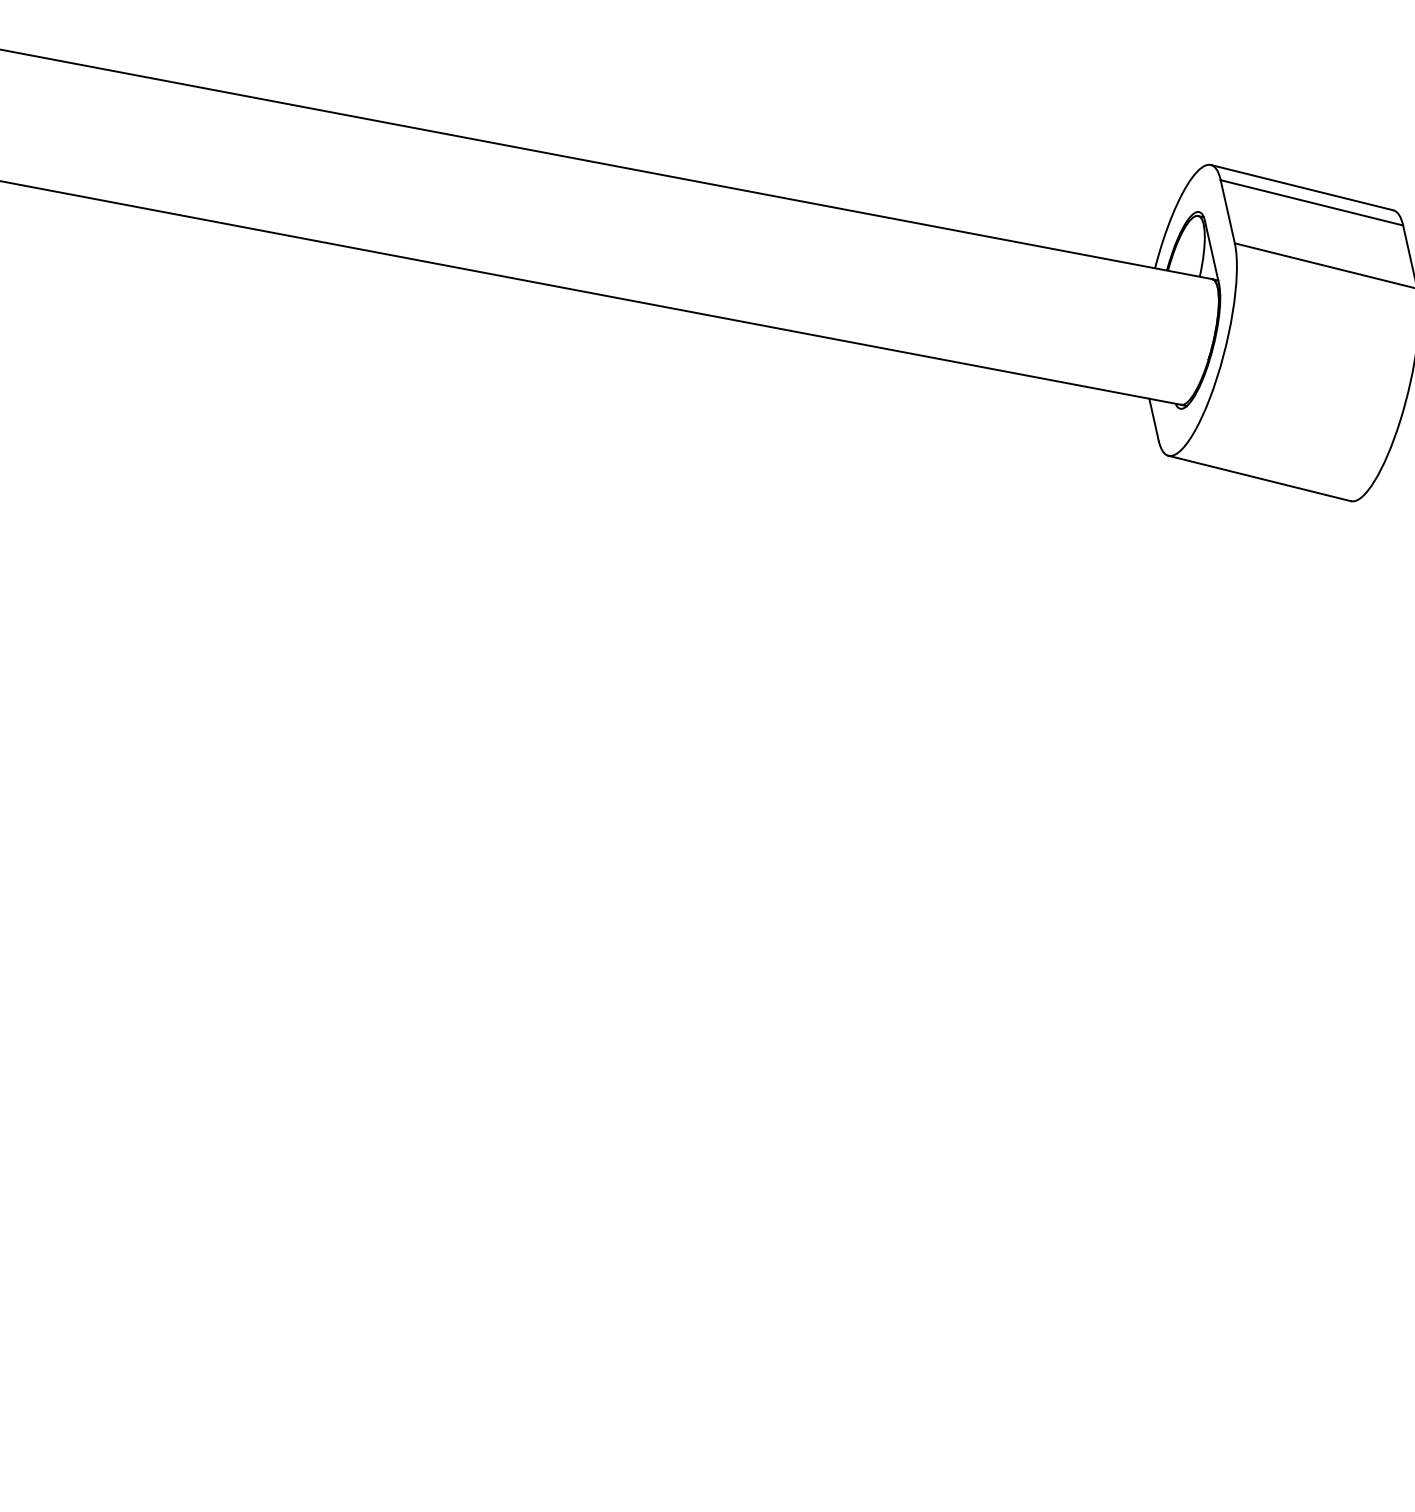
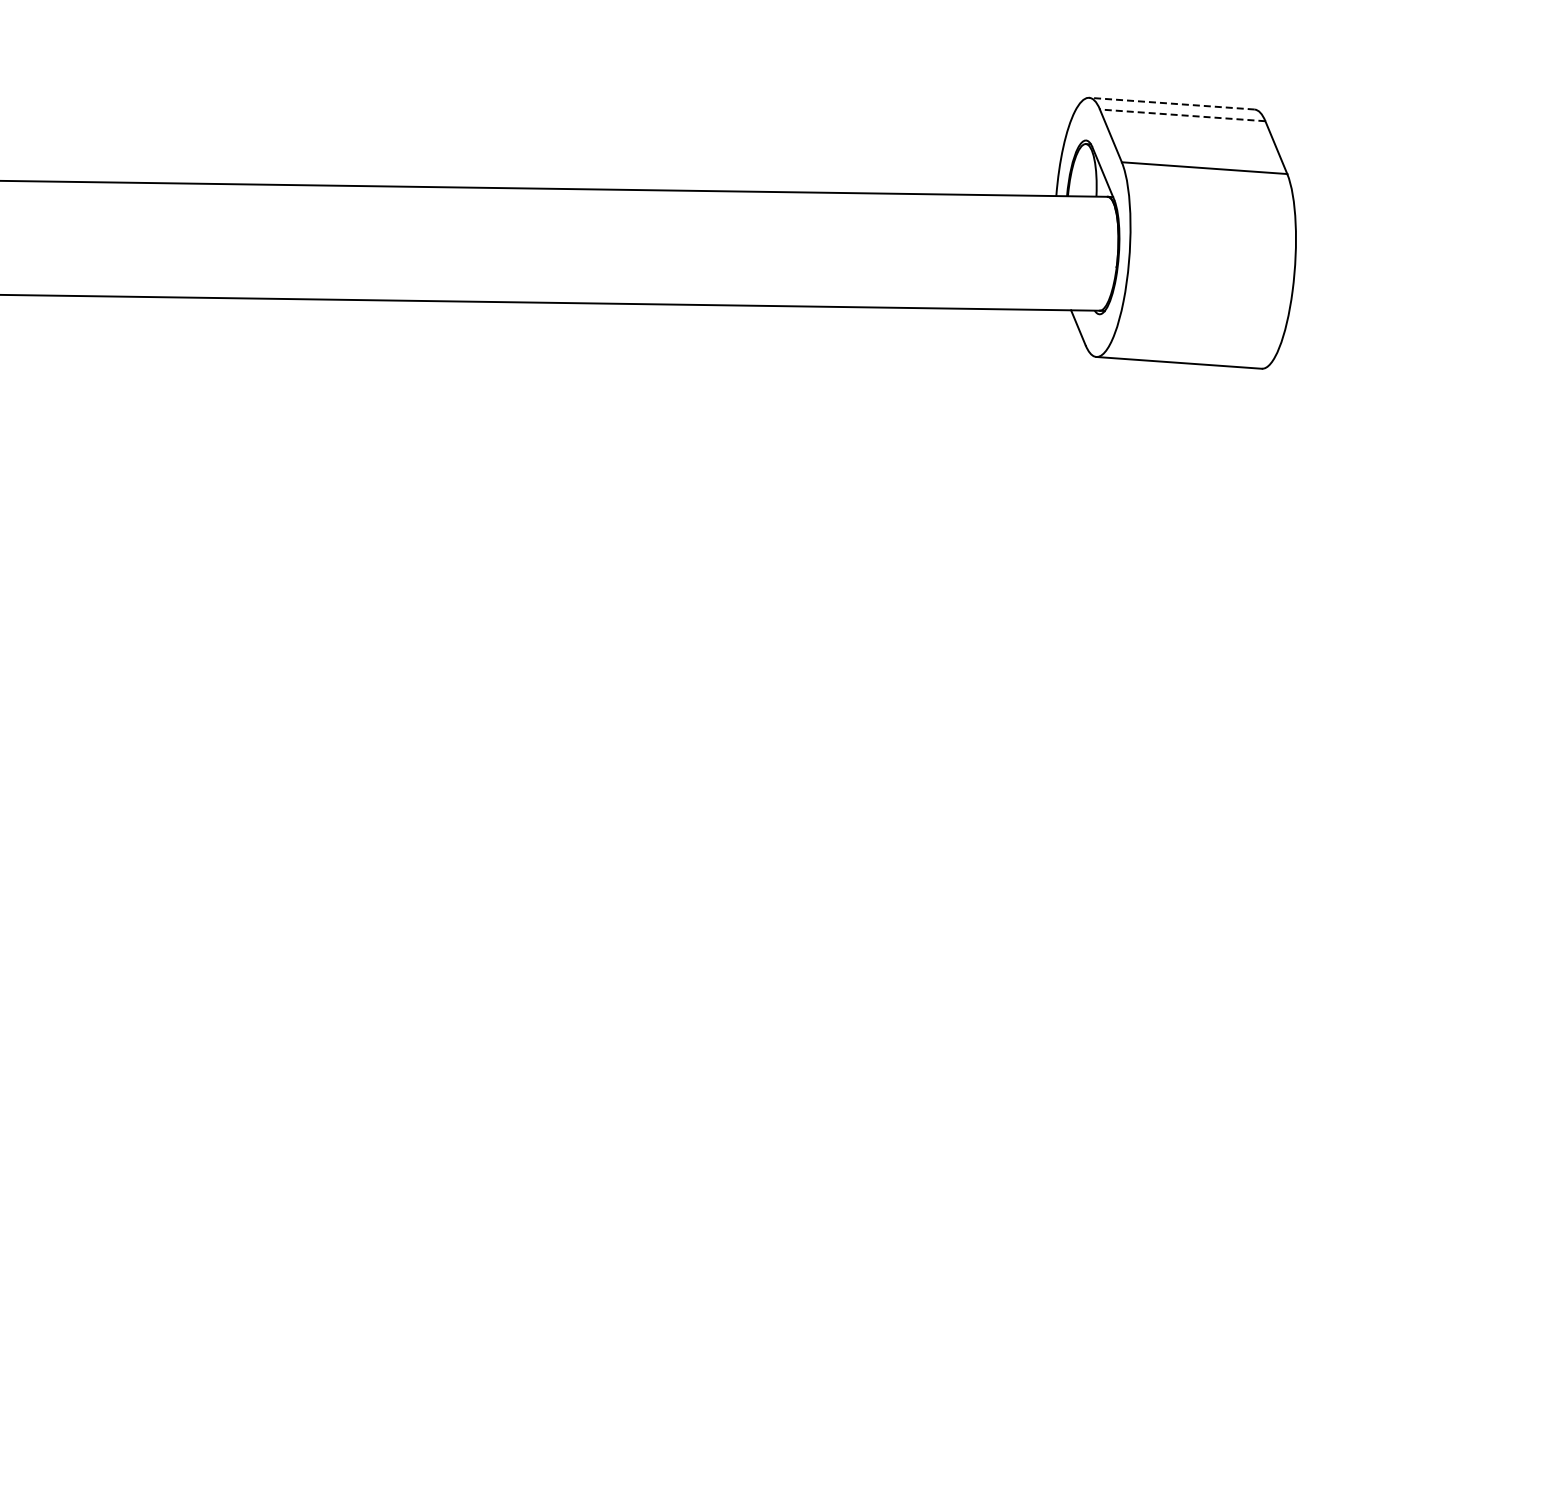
line: (1301, 187) -> (1171, 103), solid -> dashed
line: (1311, 202) -> (1182, 115), solid -> dashed

